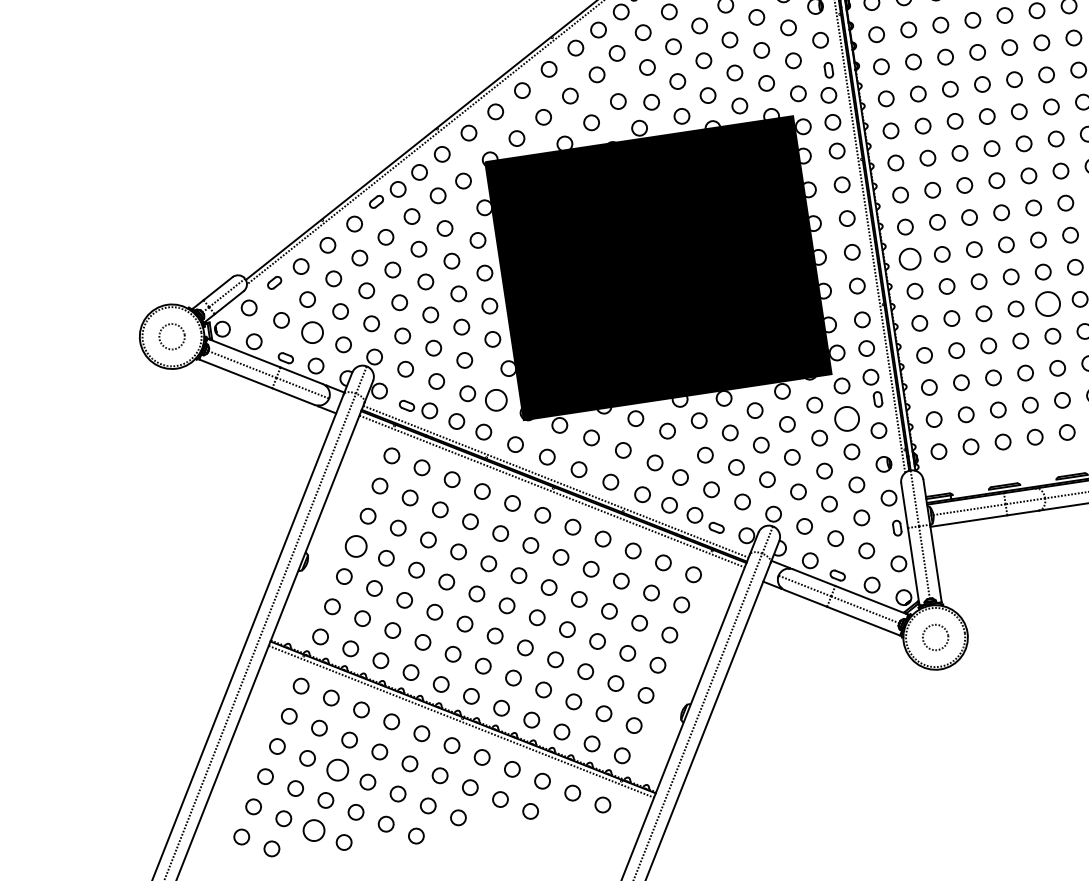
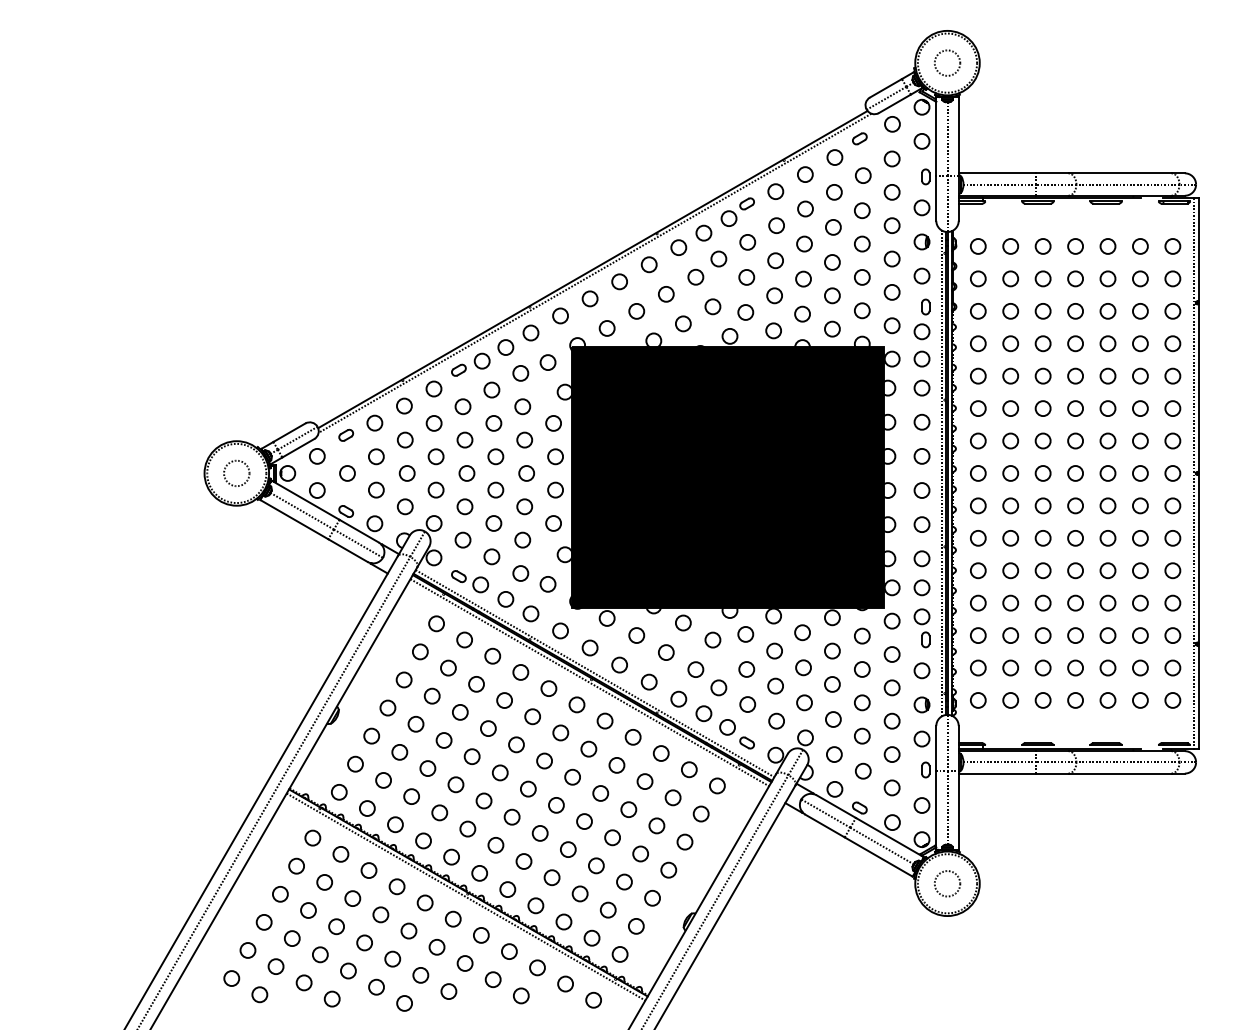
circle: (910, 258) -> (978, 505), size x0.71
circle: (1047, 304) -> (1107, 570), size x0.62
circle: (312, 331) -> (376, 489), size x0.71
circle: (495, 400) -> (547, 584), size x0.71
circle: (846, 419) -> (891, 654), size x0.62
circle: (355, 545) -> (387, 707), size x0.71
circle: (337, 770) -> (336, 926), size x0.71
circle: (313, 830) -> (303, 982), size x0.71

